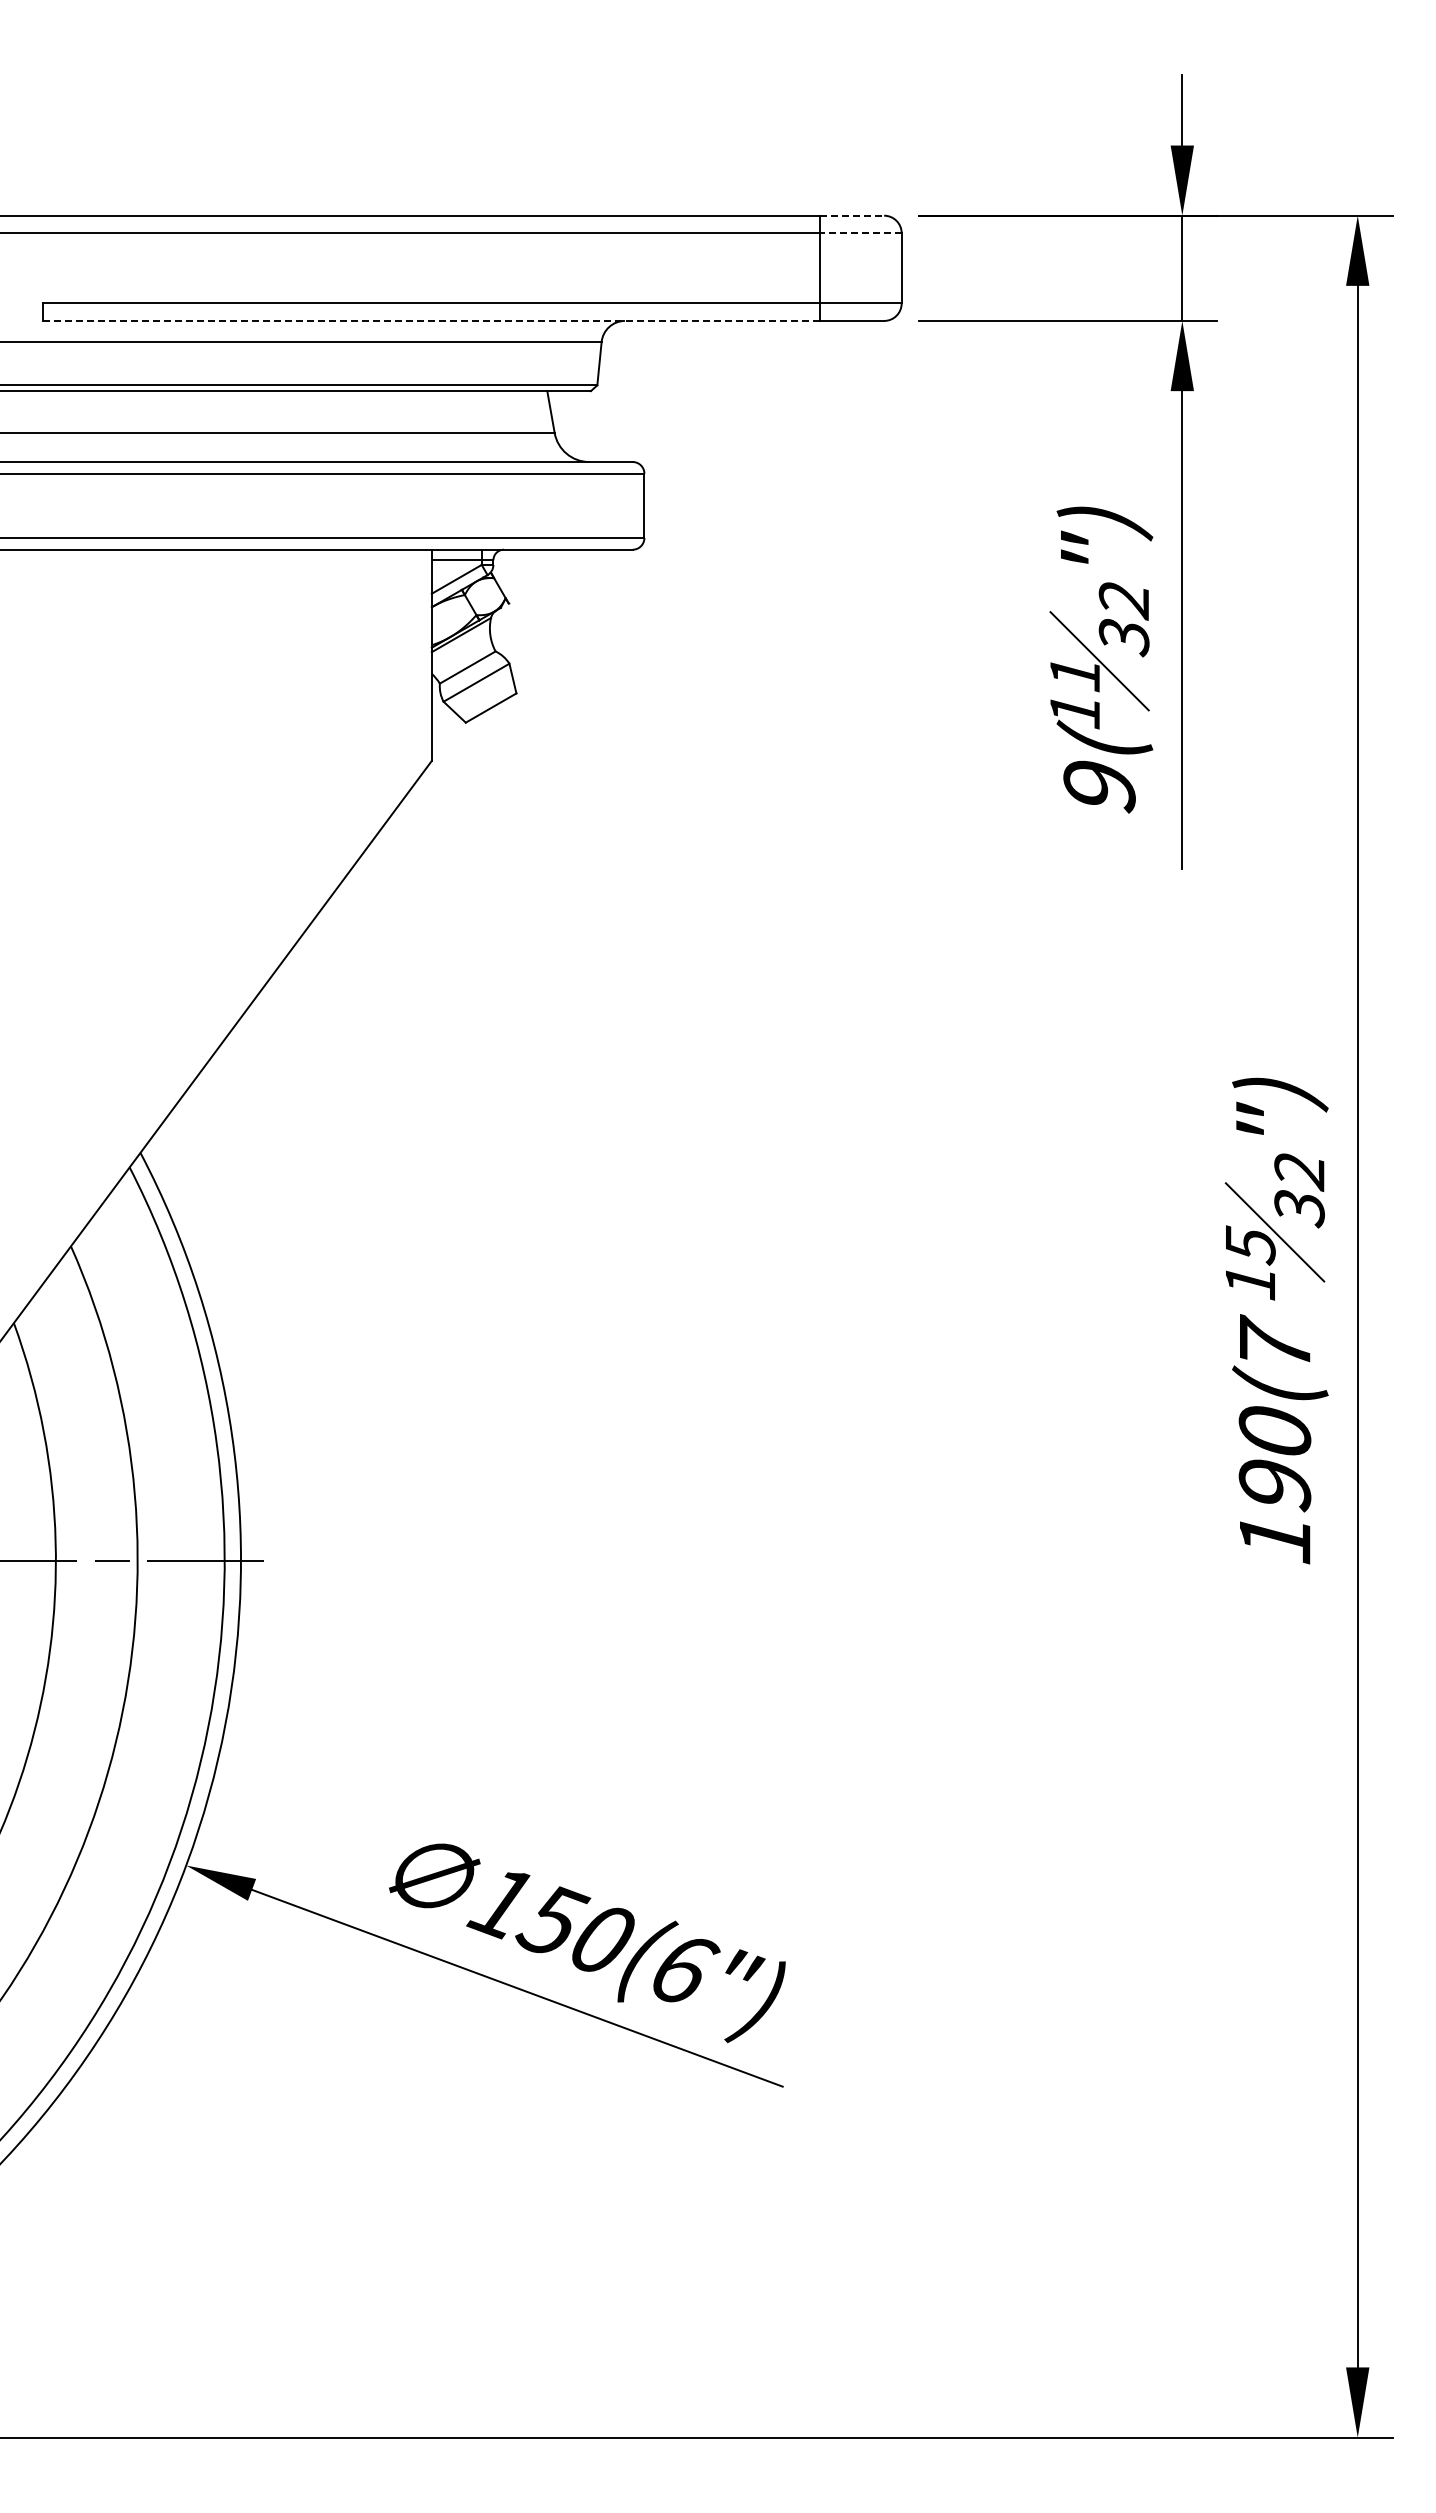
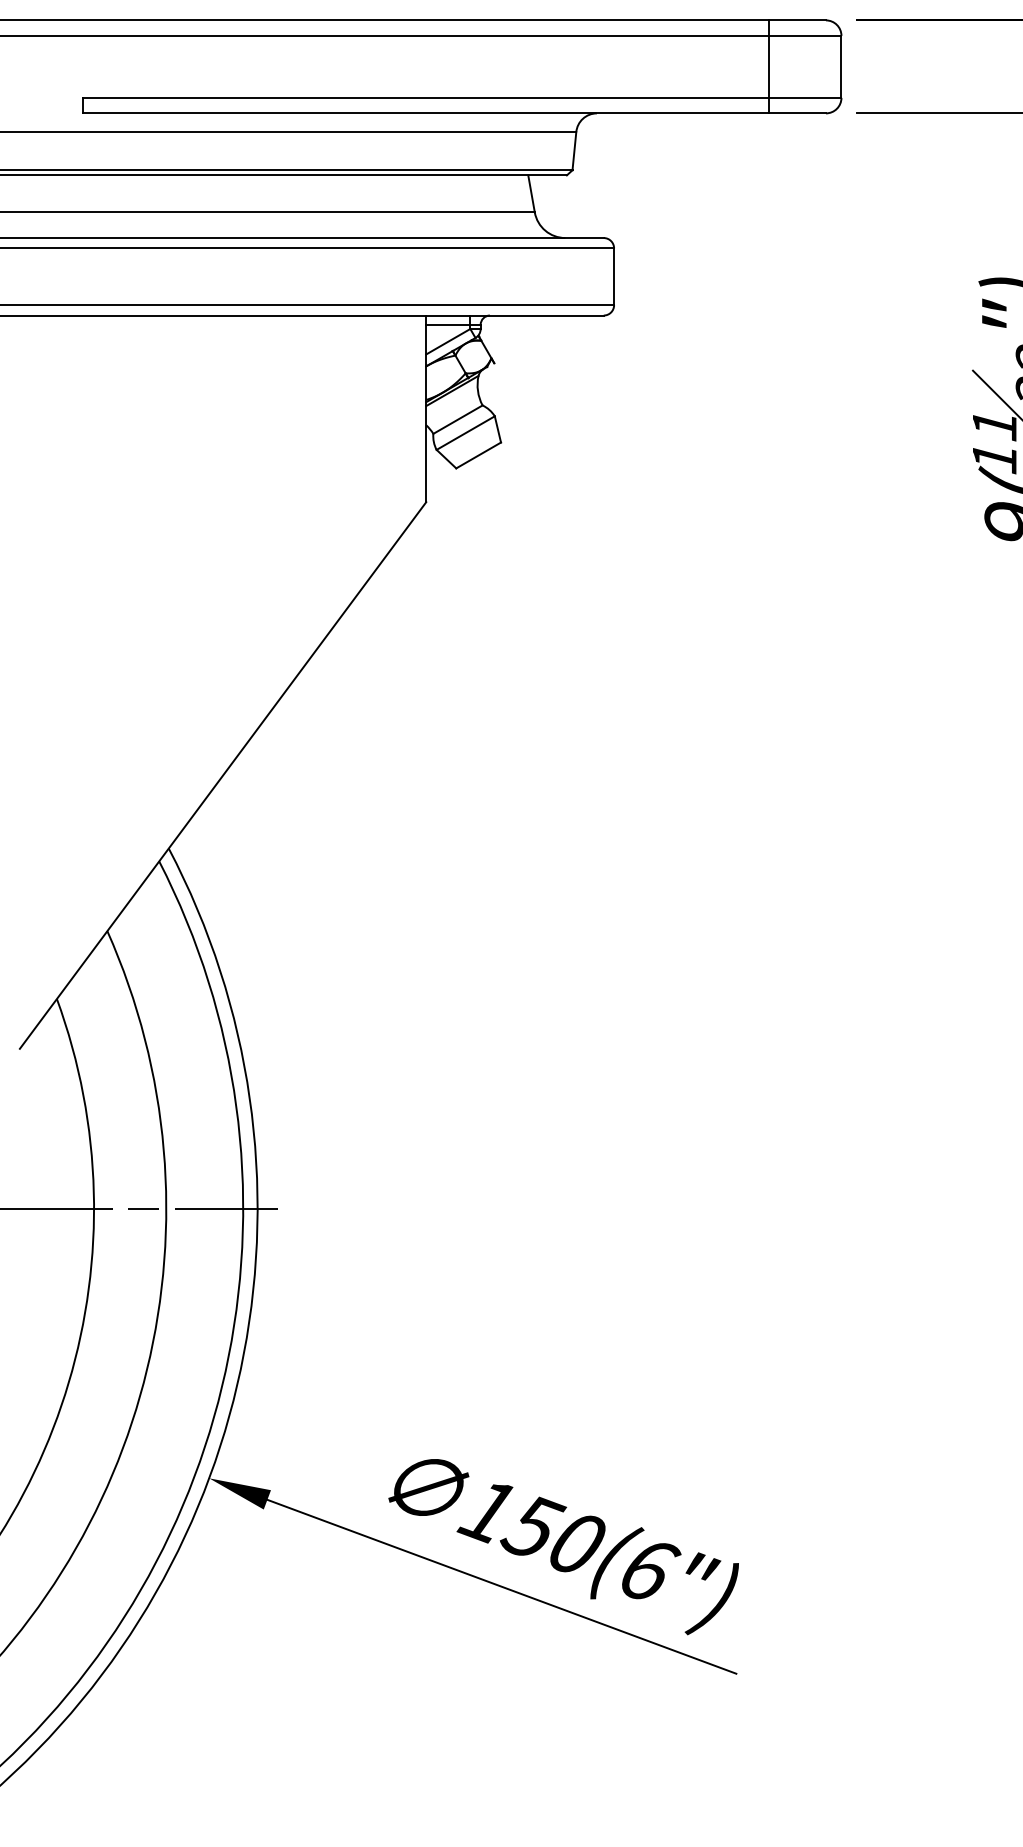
line: (852, 215) -> (797, 20), dashed -> solid
line: (860, 233) -> (805, 36), dashed -> solid
line: (432, 320) -> (426, 112), dashed -> solid

